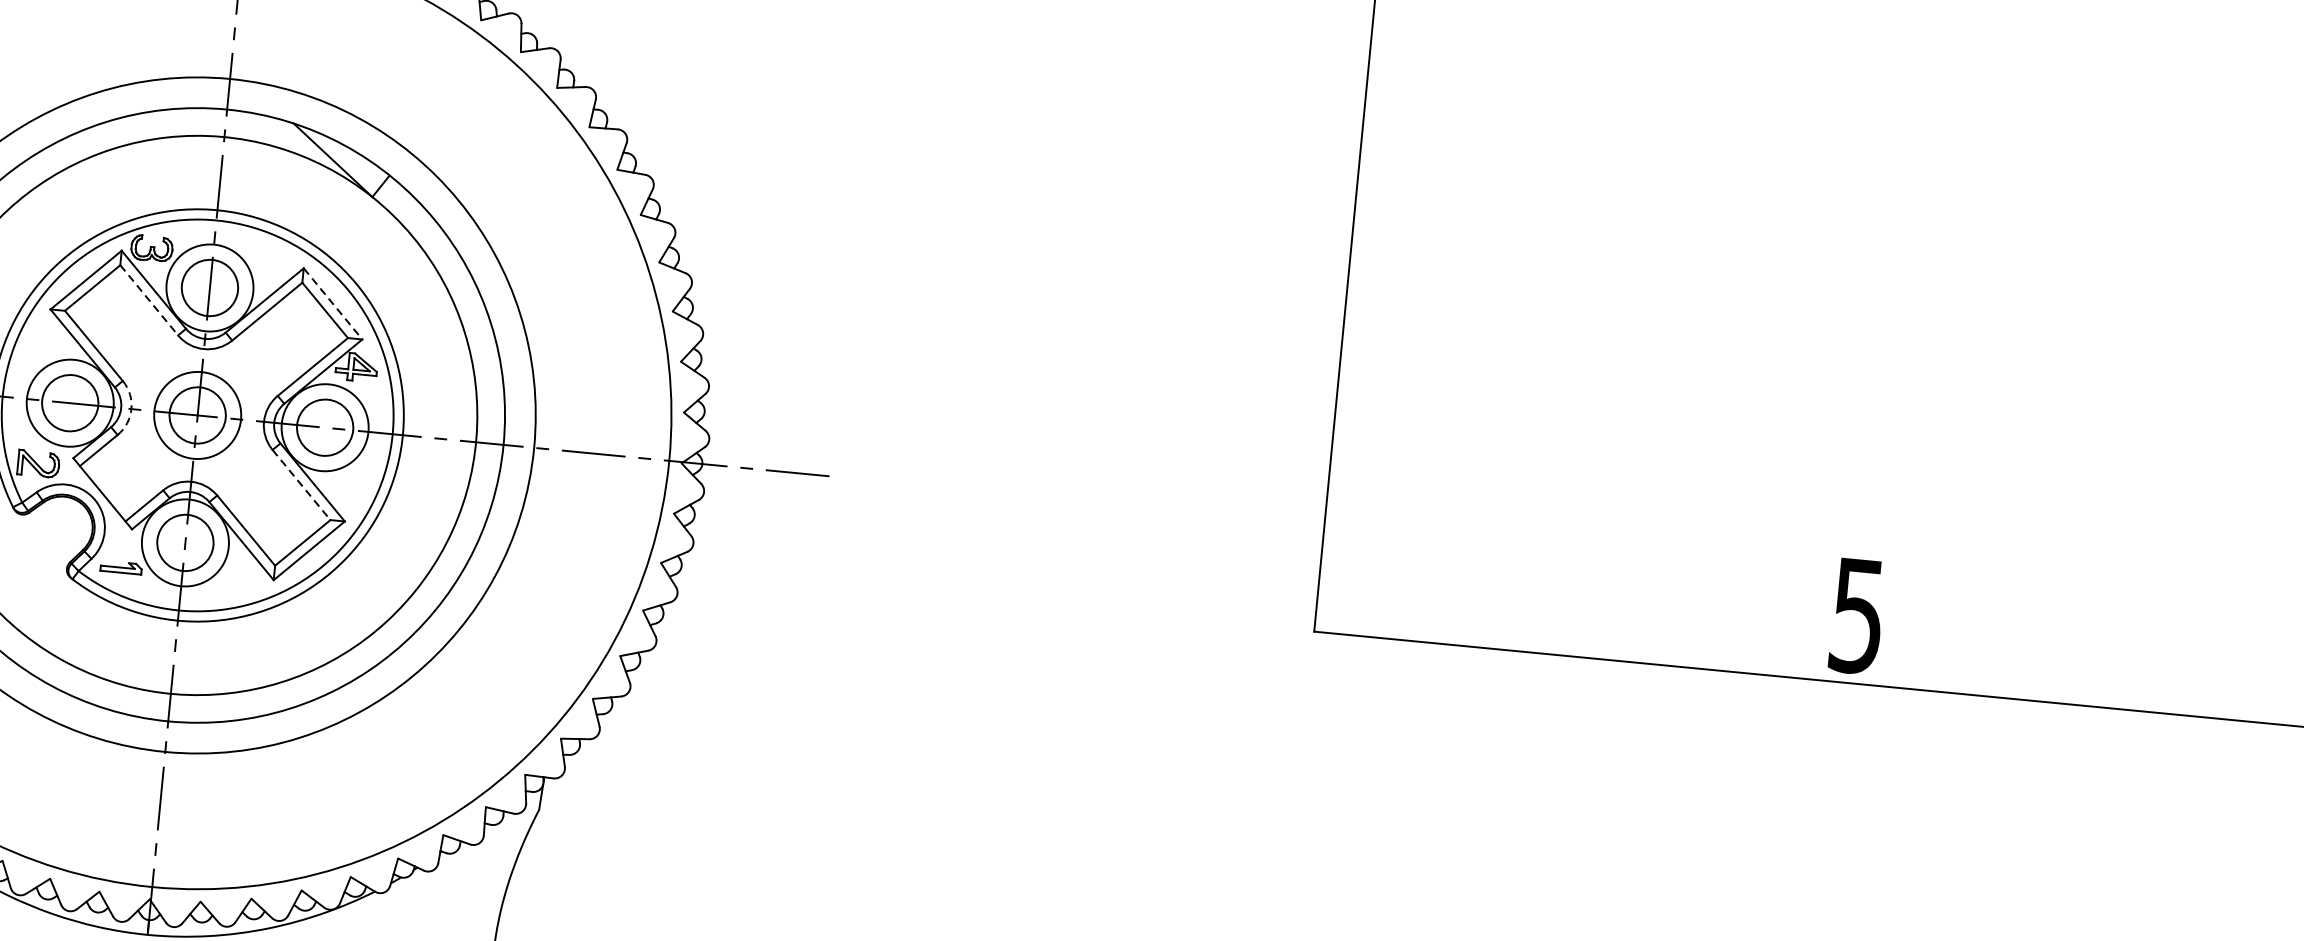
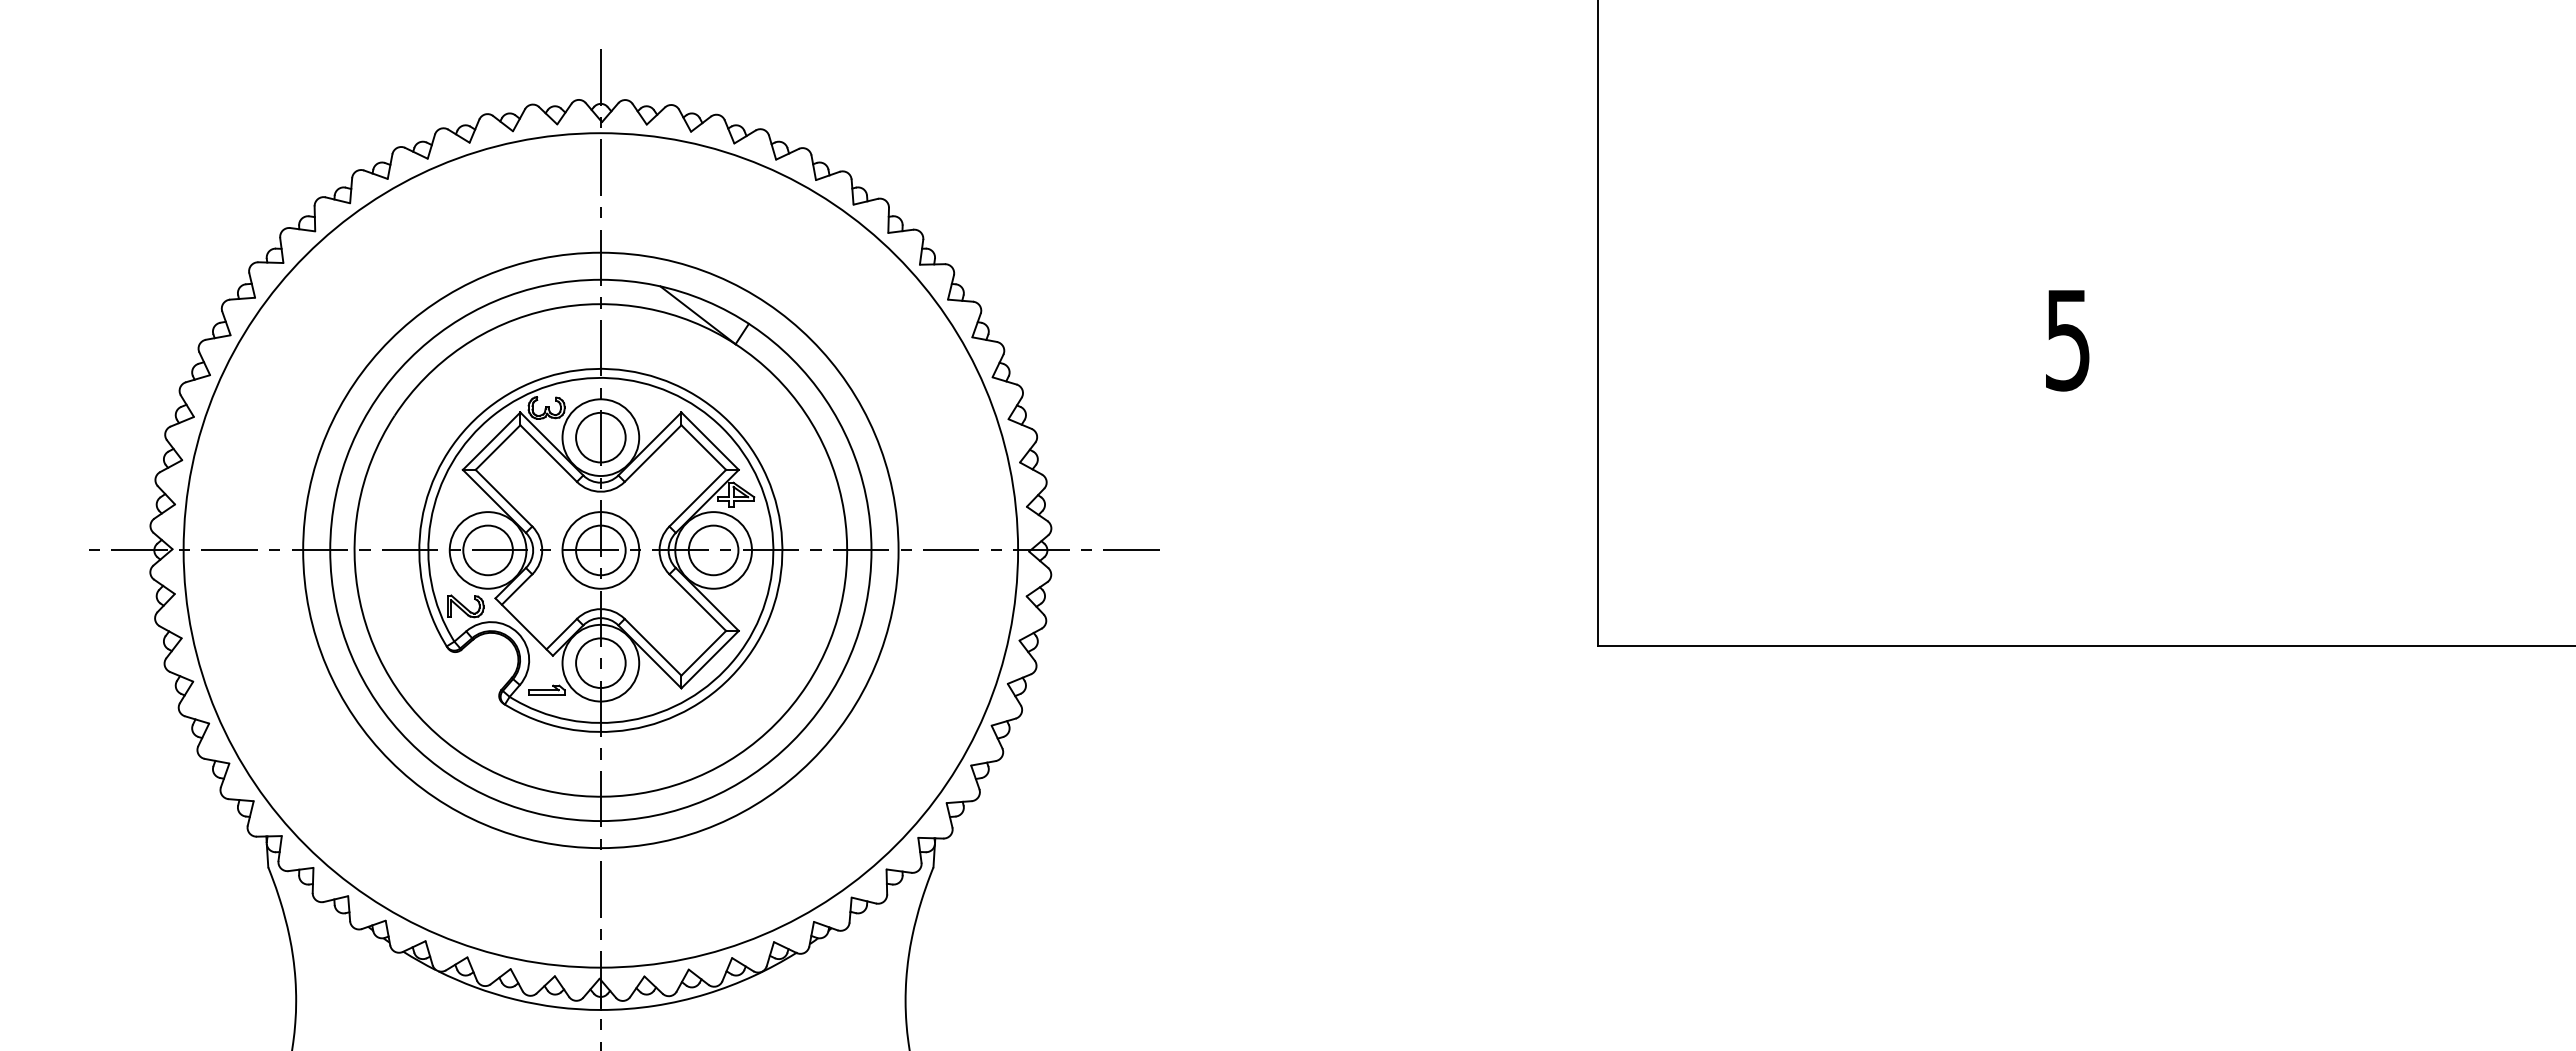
line: (150, 300) -> (549, 453), dashed -> solid
line: (333, 304) -> (710, 441), dashed -> solid
arc: (131, 409) -> (542, 550), dashed -> solid
line: (302, 484) -> (698, 602), dashed -> solid
text: (1857, 616) -> (2067, 340), moved

